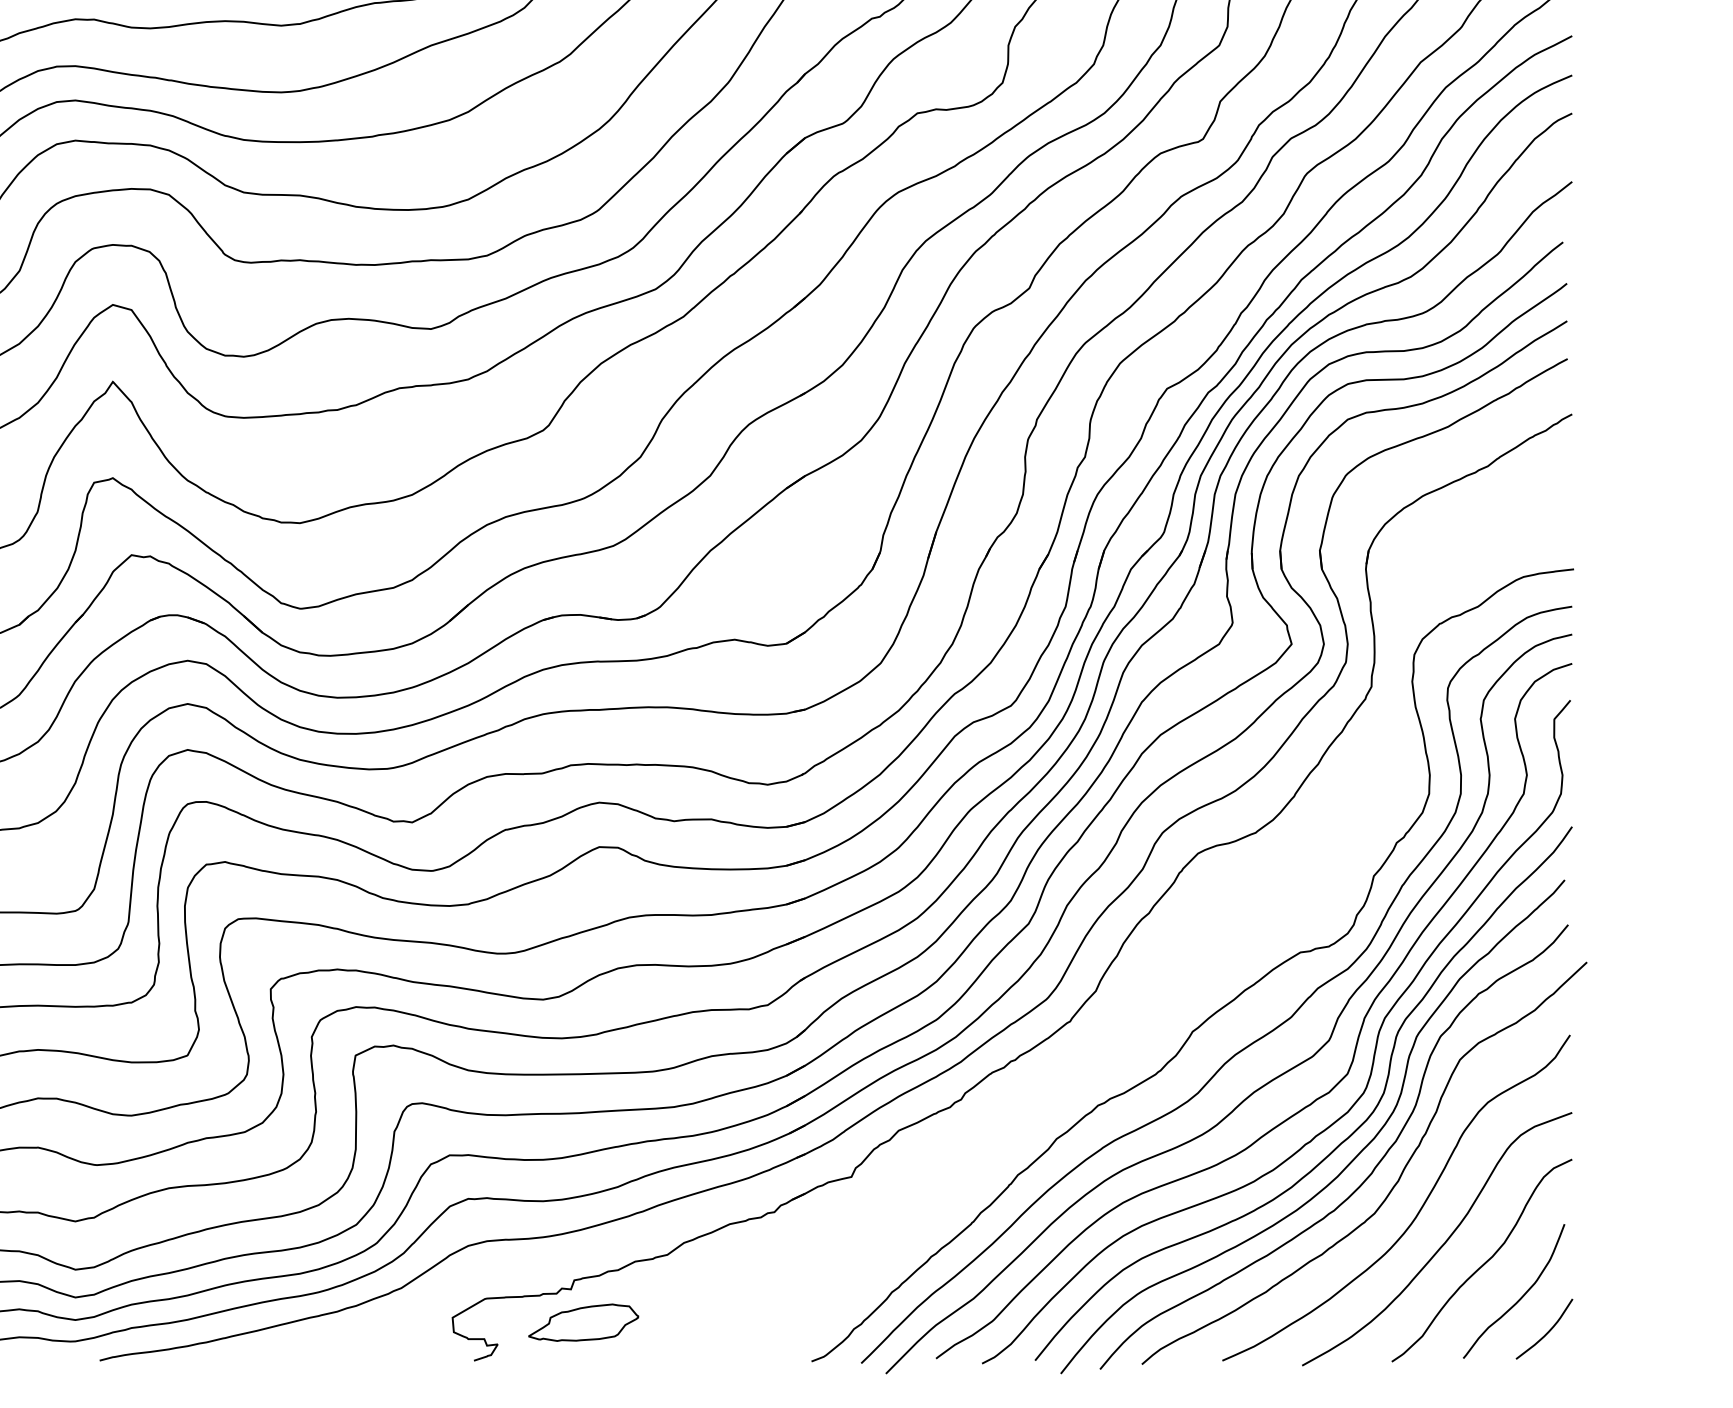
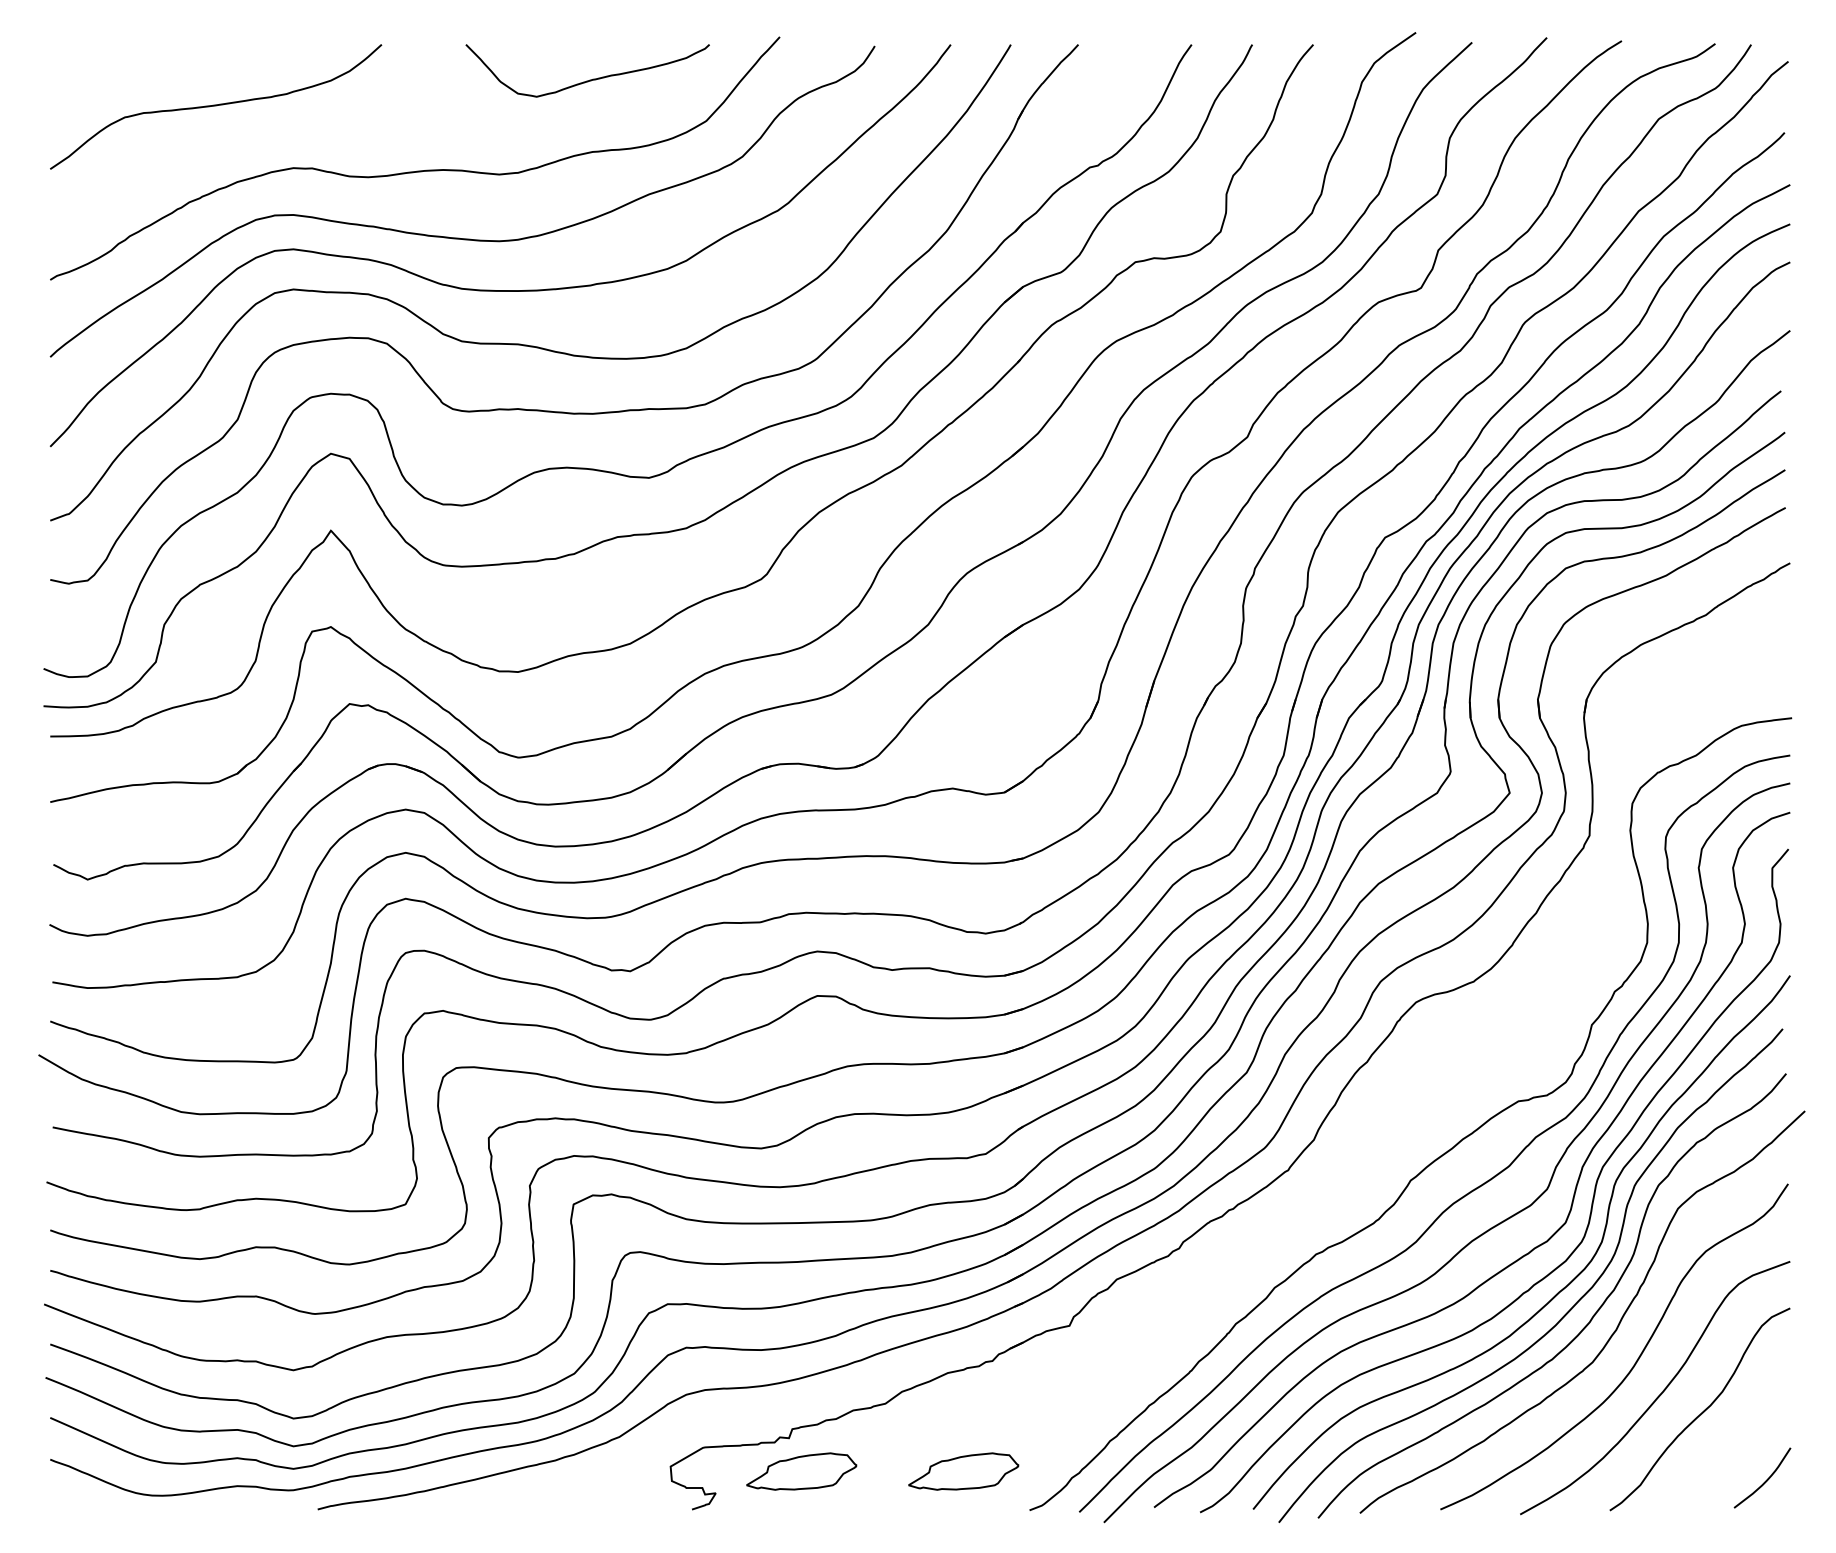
curve: (1520, 1297) -> (1738, 1446), removed
part: (745, 1322) -> (963, 1471), added

